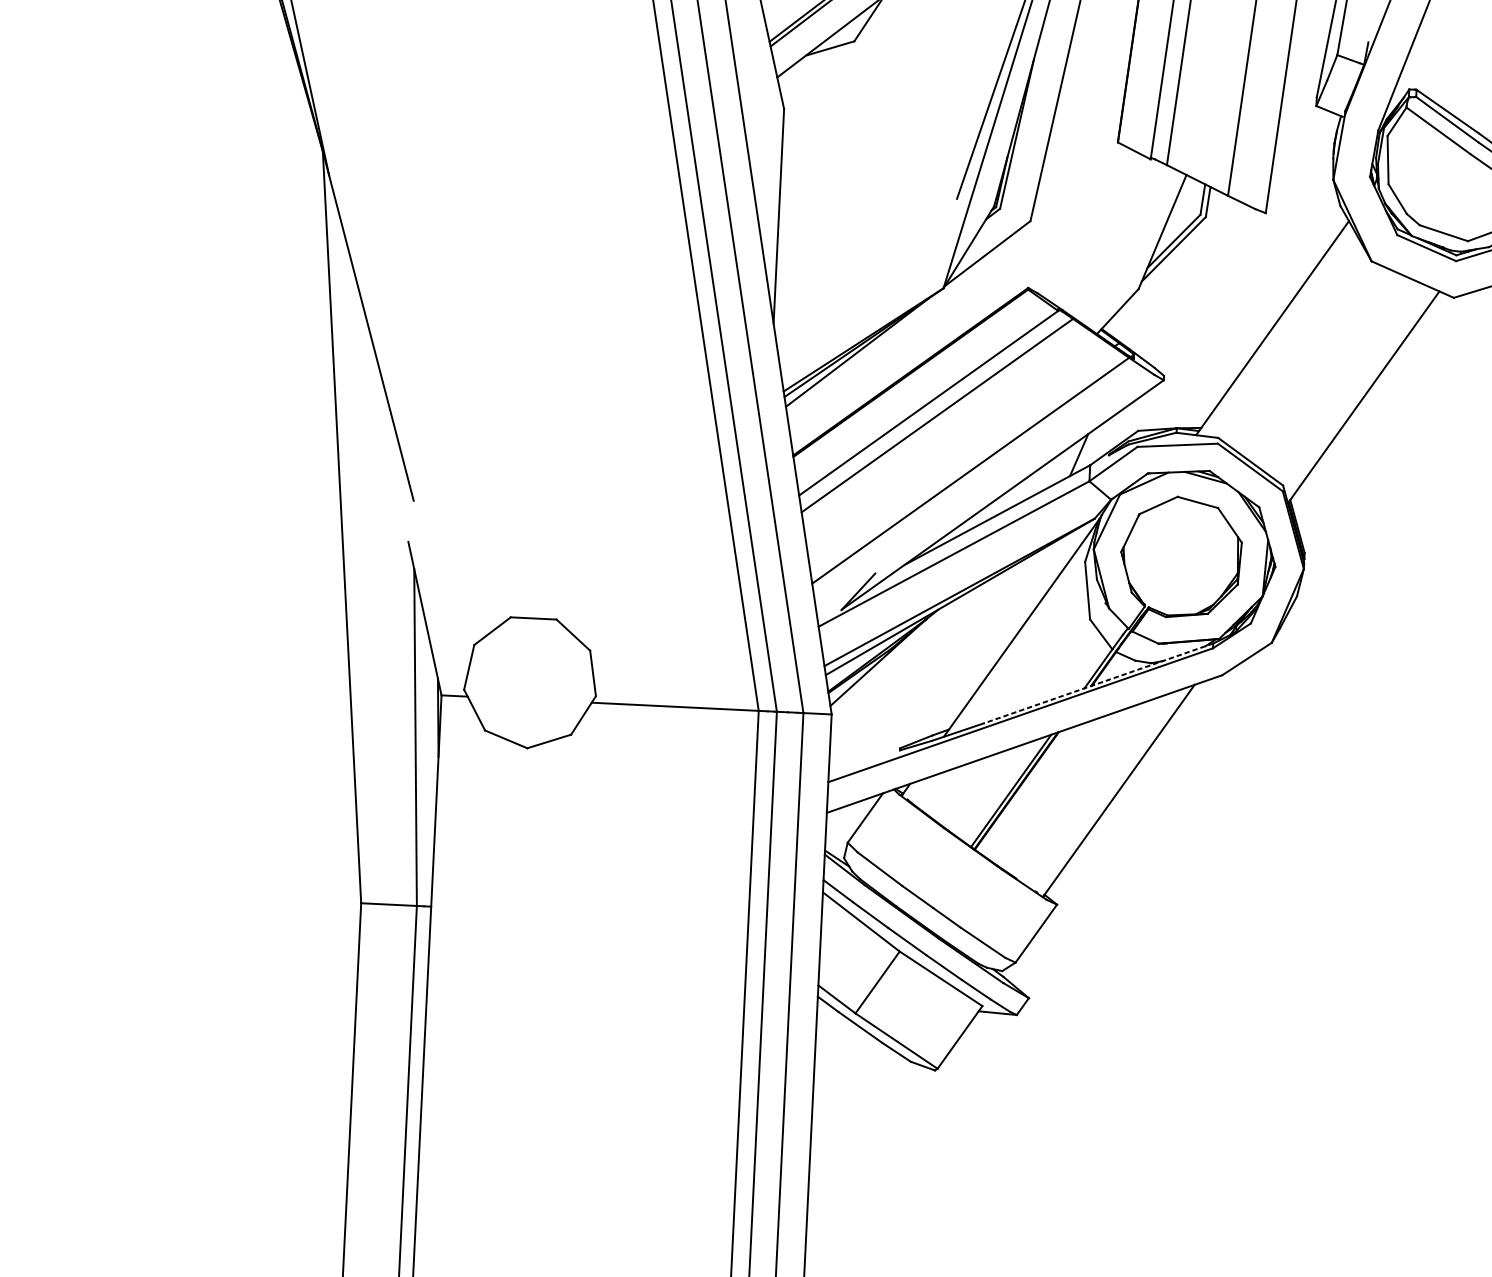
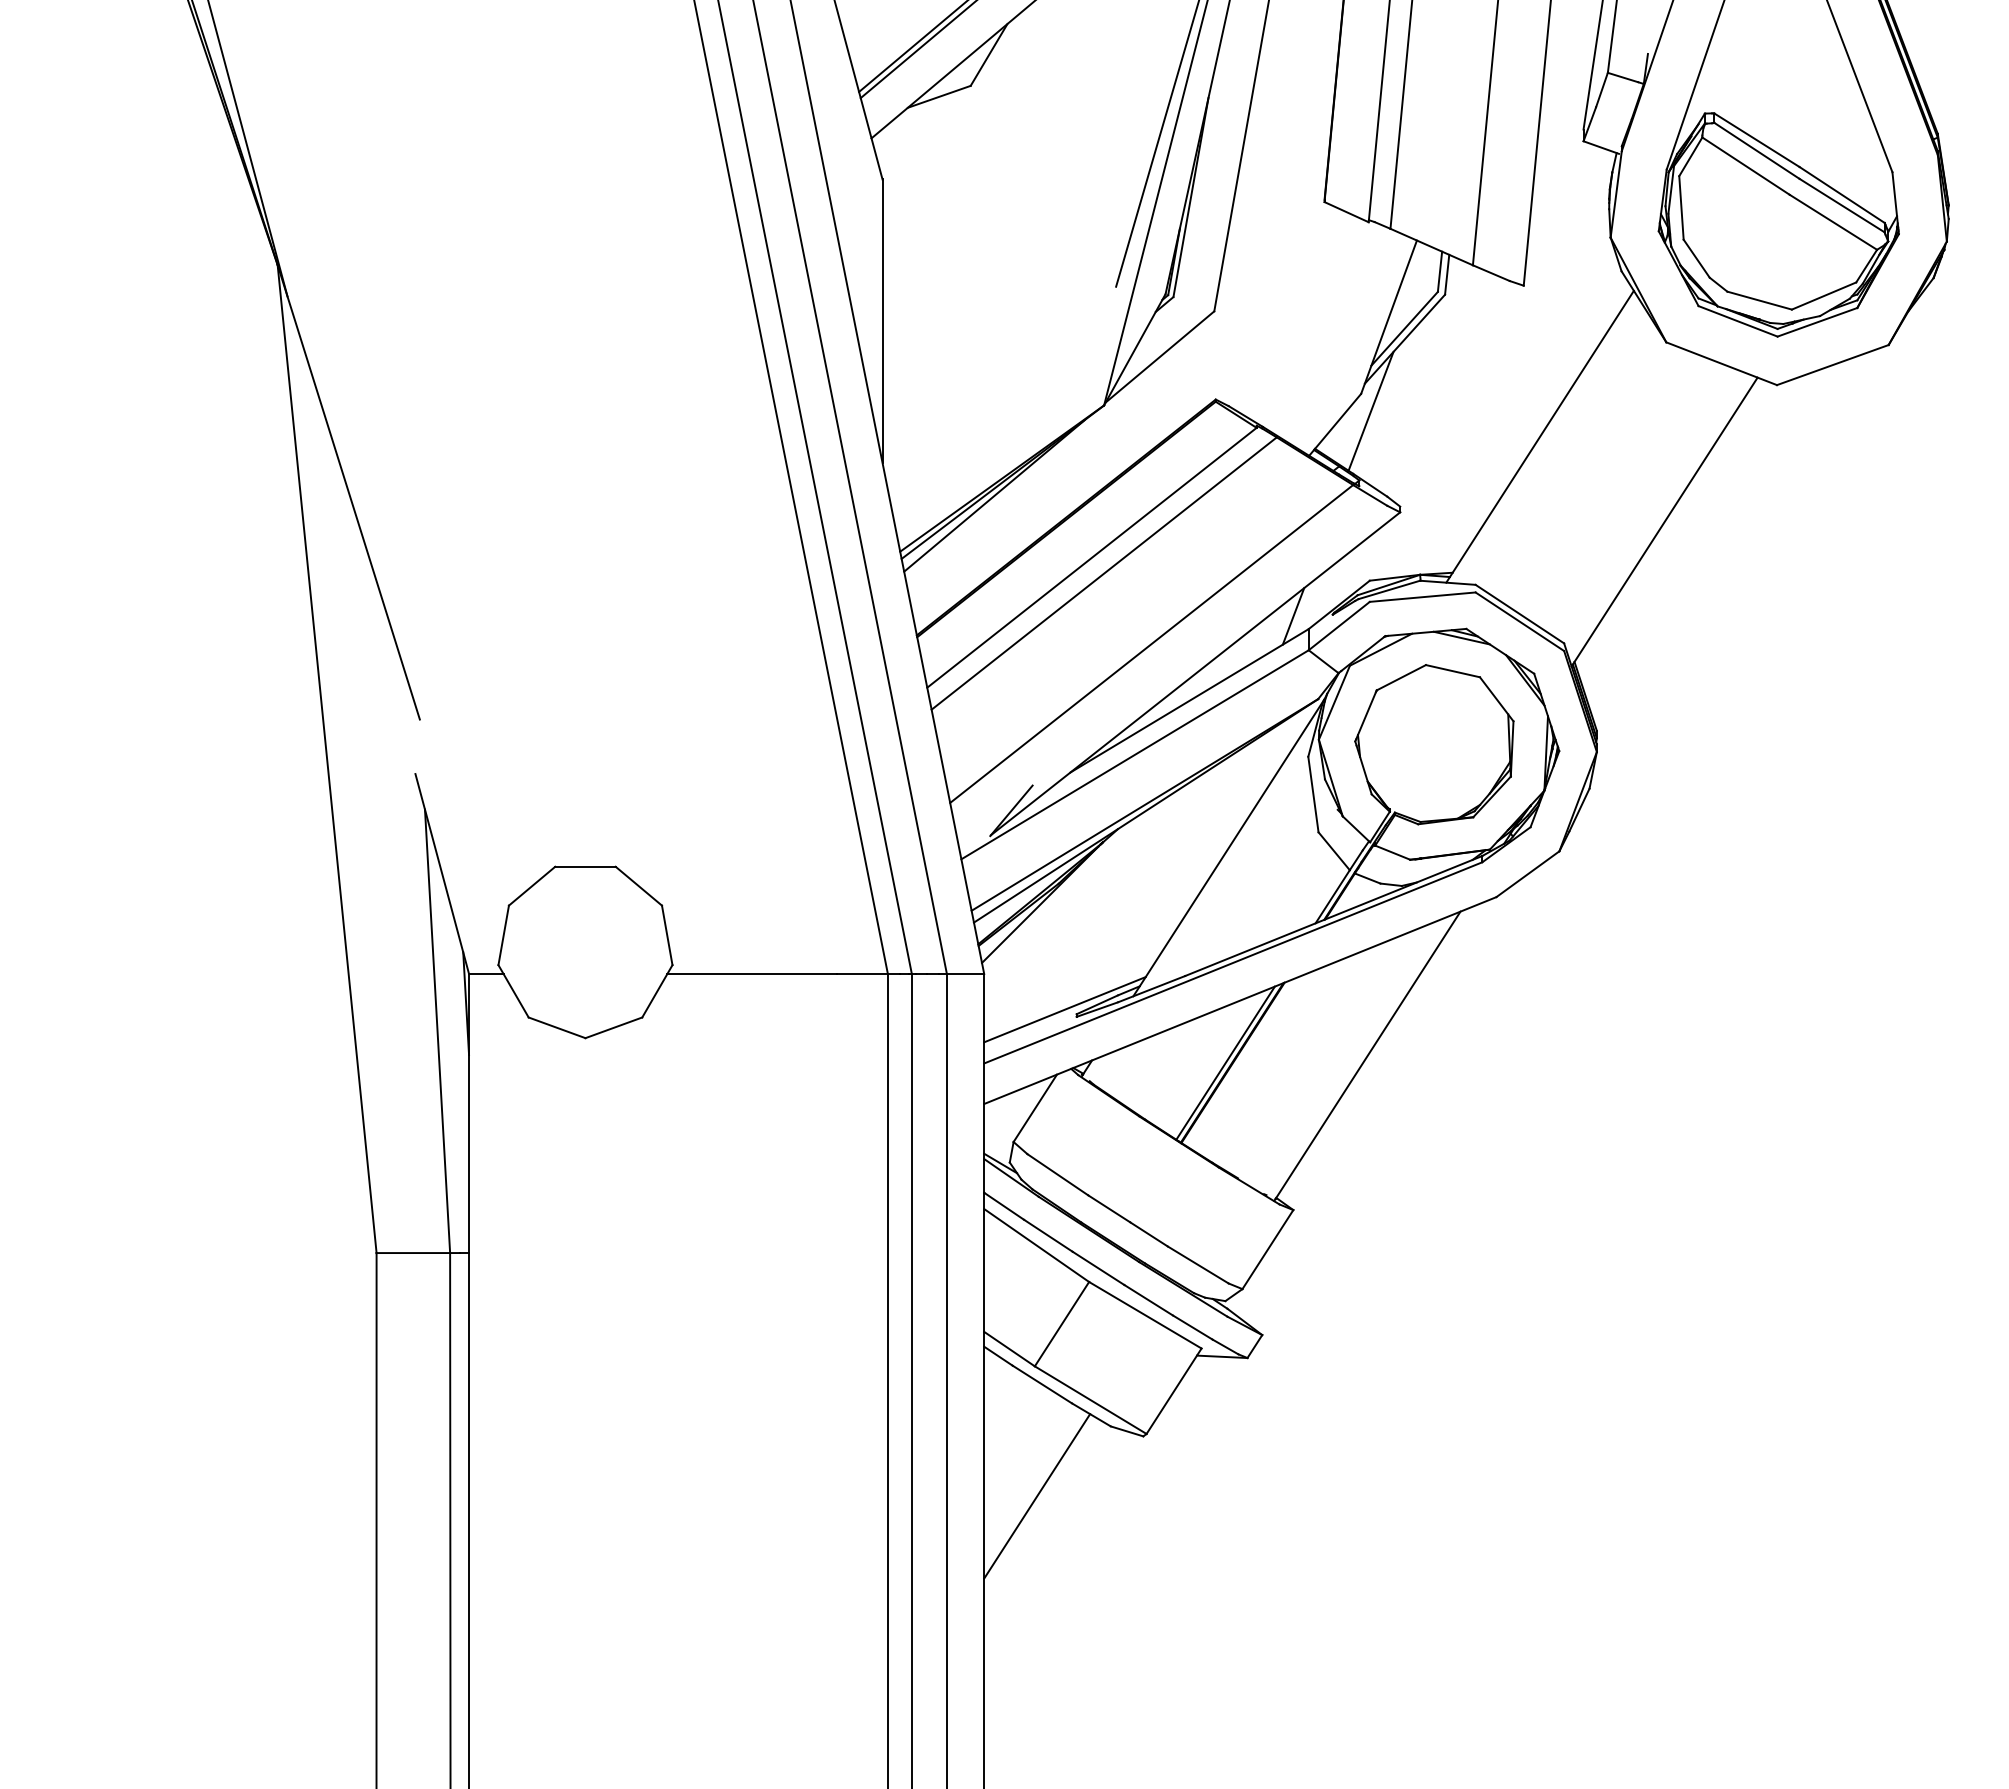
line: (1145, 302) -> (1370, 410), added
line: (1098, 683) -> (1333, 916), dashed -> solid
line: (891, 744) -> (1064, 1009), added
line: (852, 1112) -> (1037, 1496), added

